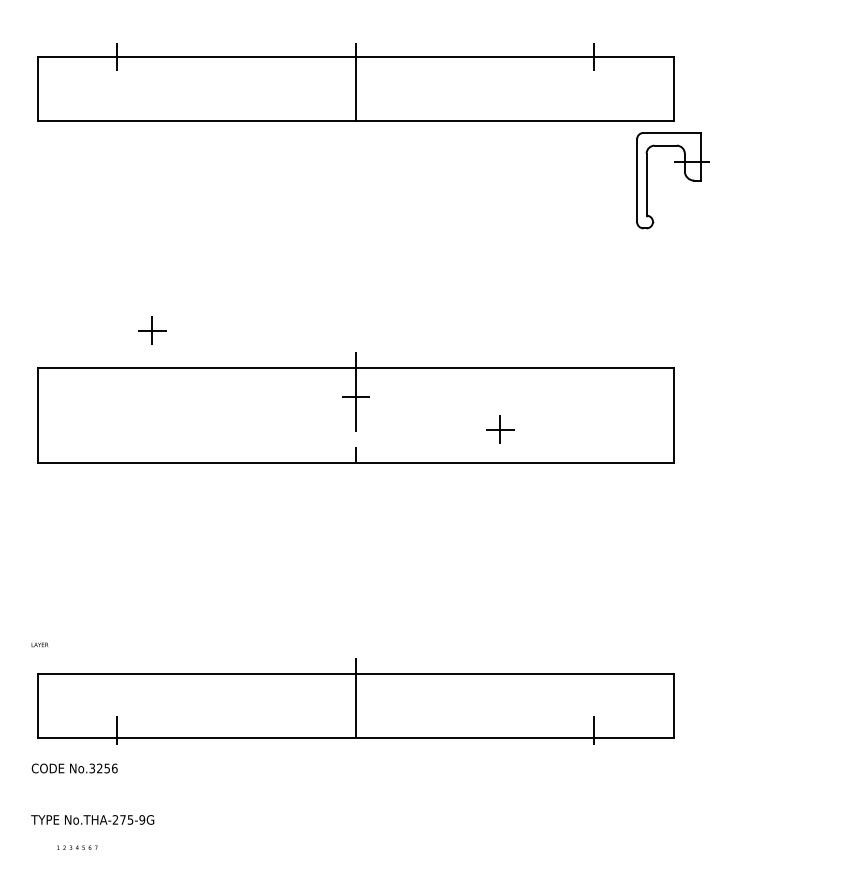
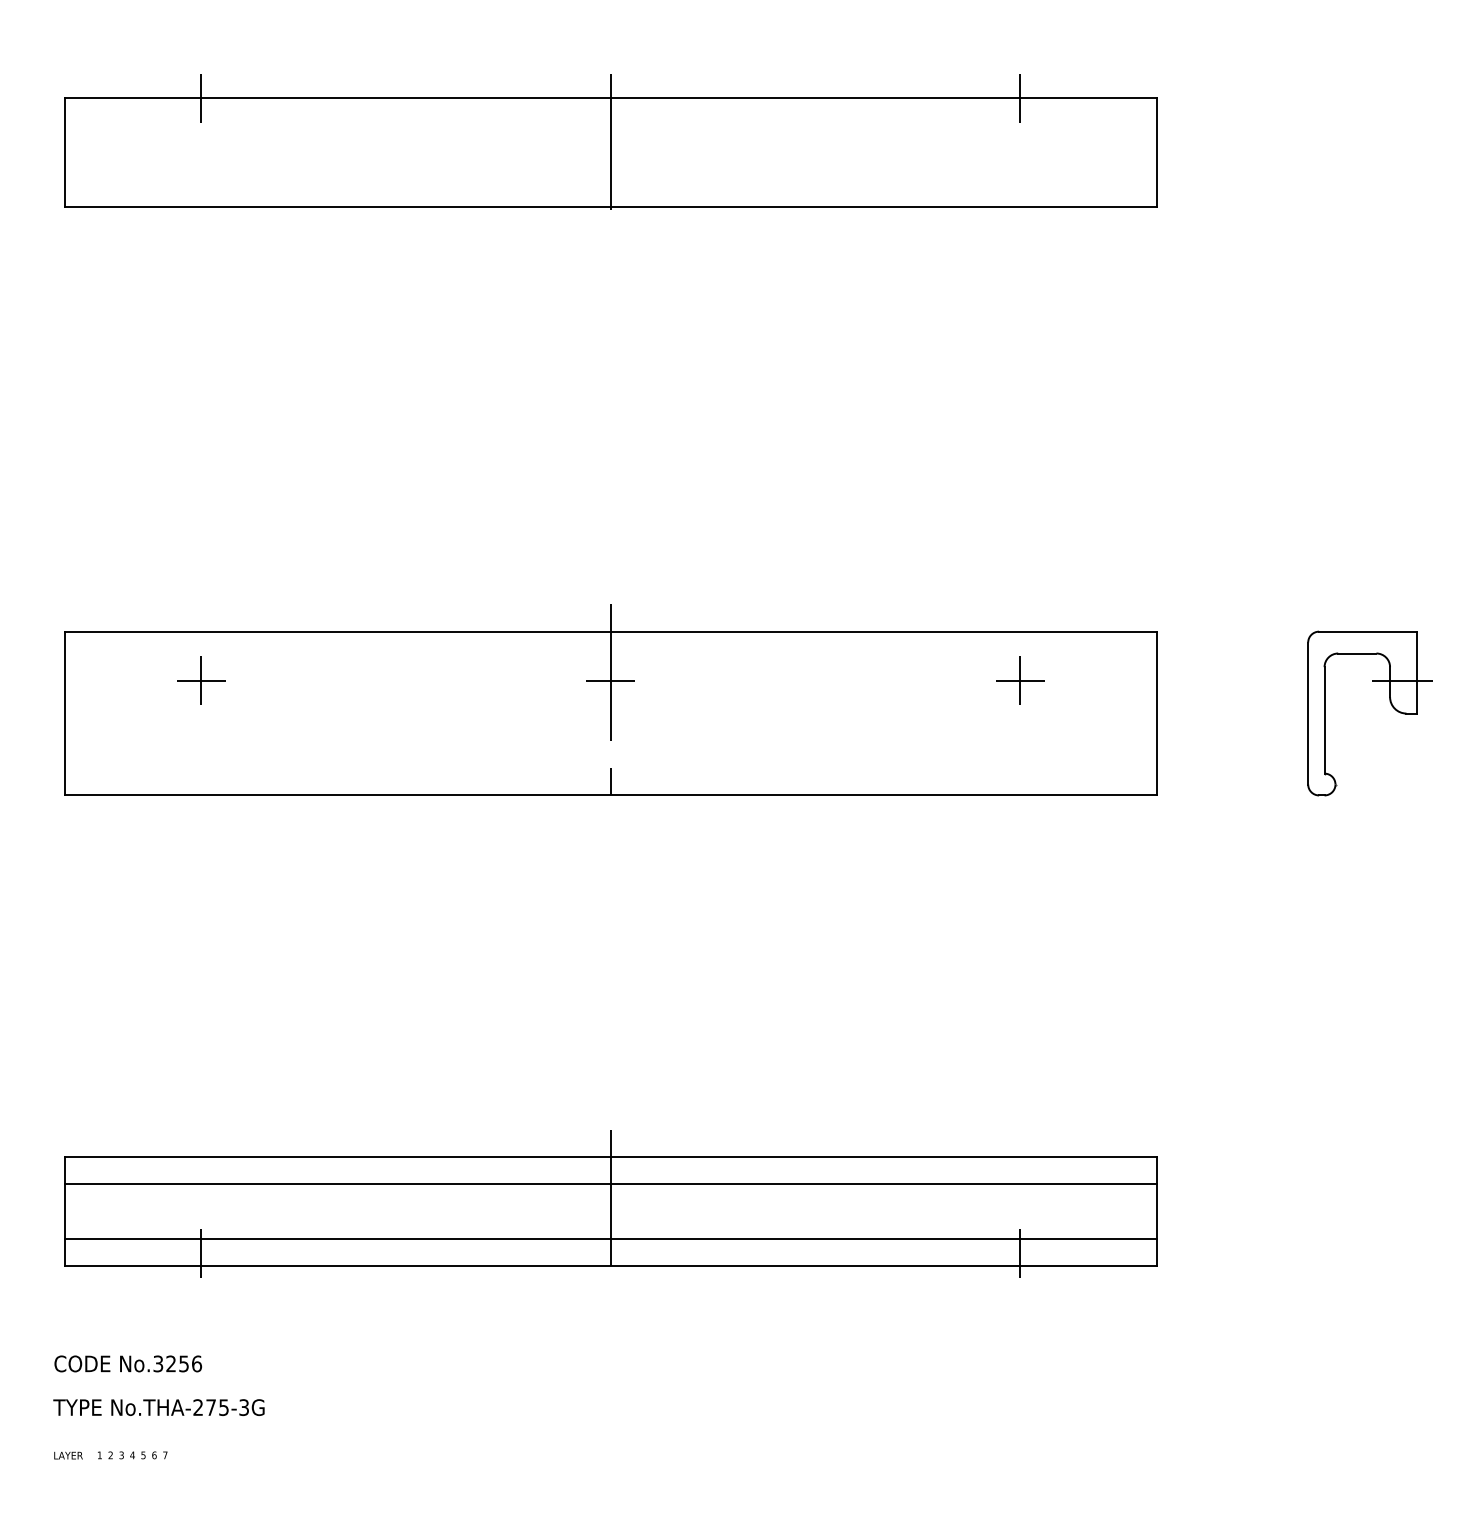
part: (684, 175) -> (1389, 704), moved
part: (152, 330) -> (201, 680), moved
part: (500, 429) -> (1020, 680), moved
text: (39, 644) -> (67, 1454), moved
line: (355, 689) -> (610, 1183), added
line: (355, 721) -> (610, 1238), added
text: (74, 768) -> (127, 1363), moved
text: (142, 819) -> (244, 1406), No.THA-275-9G -> No.THA-275-3G

